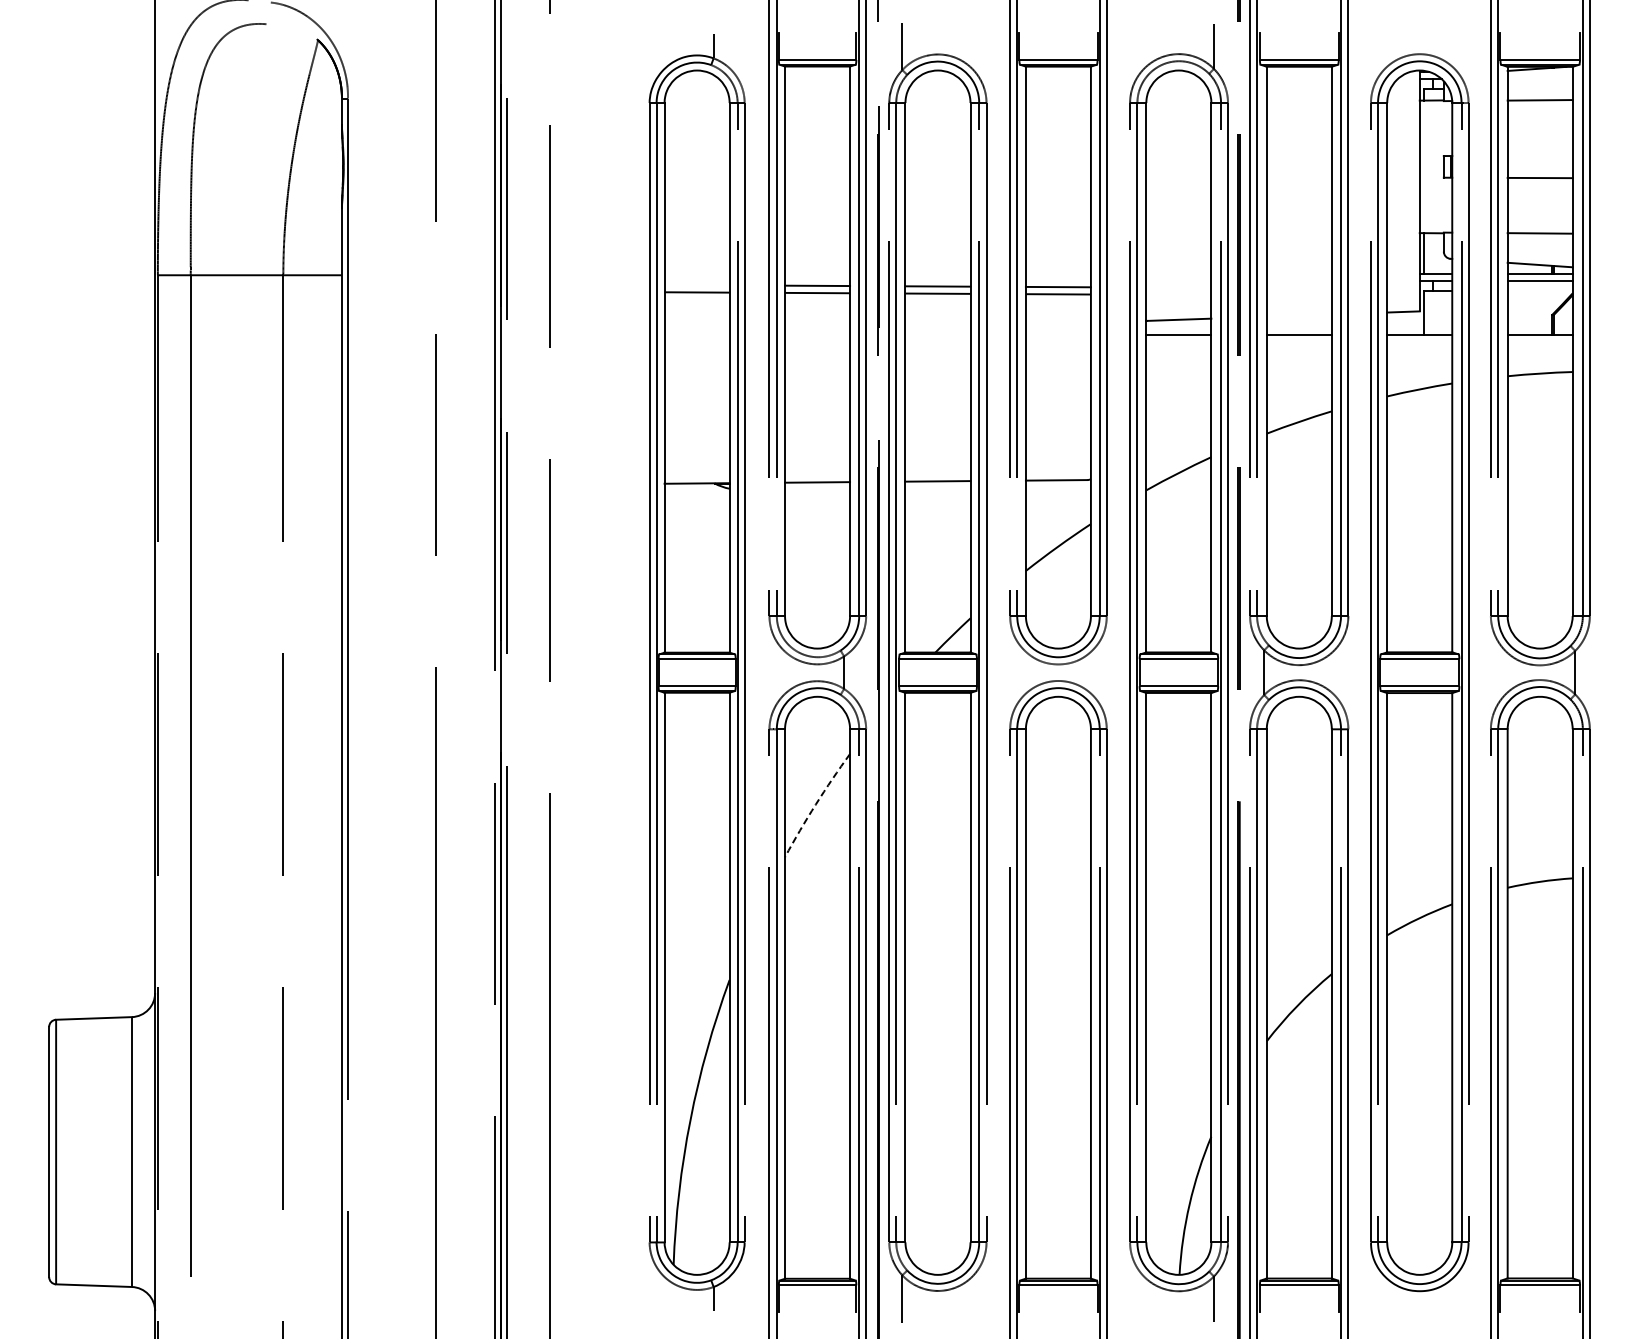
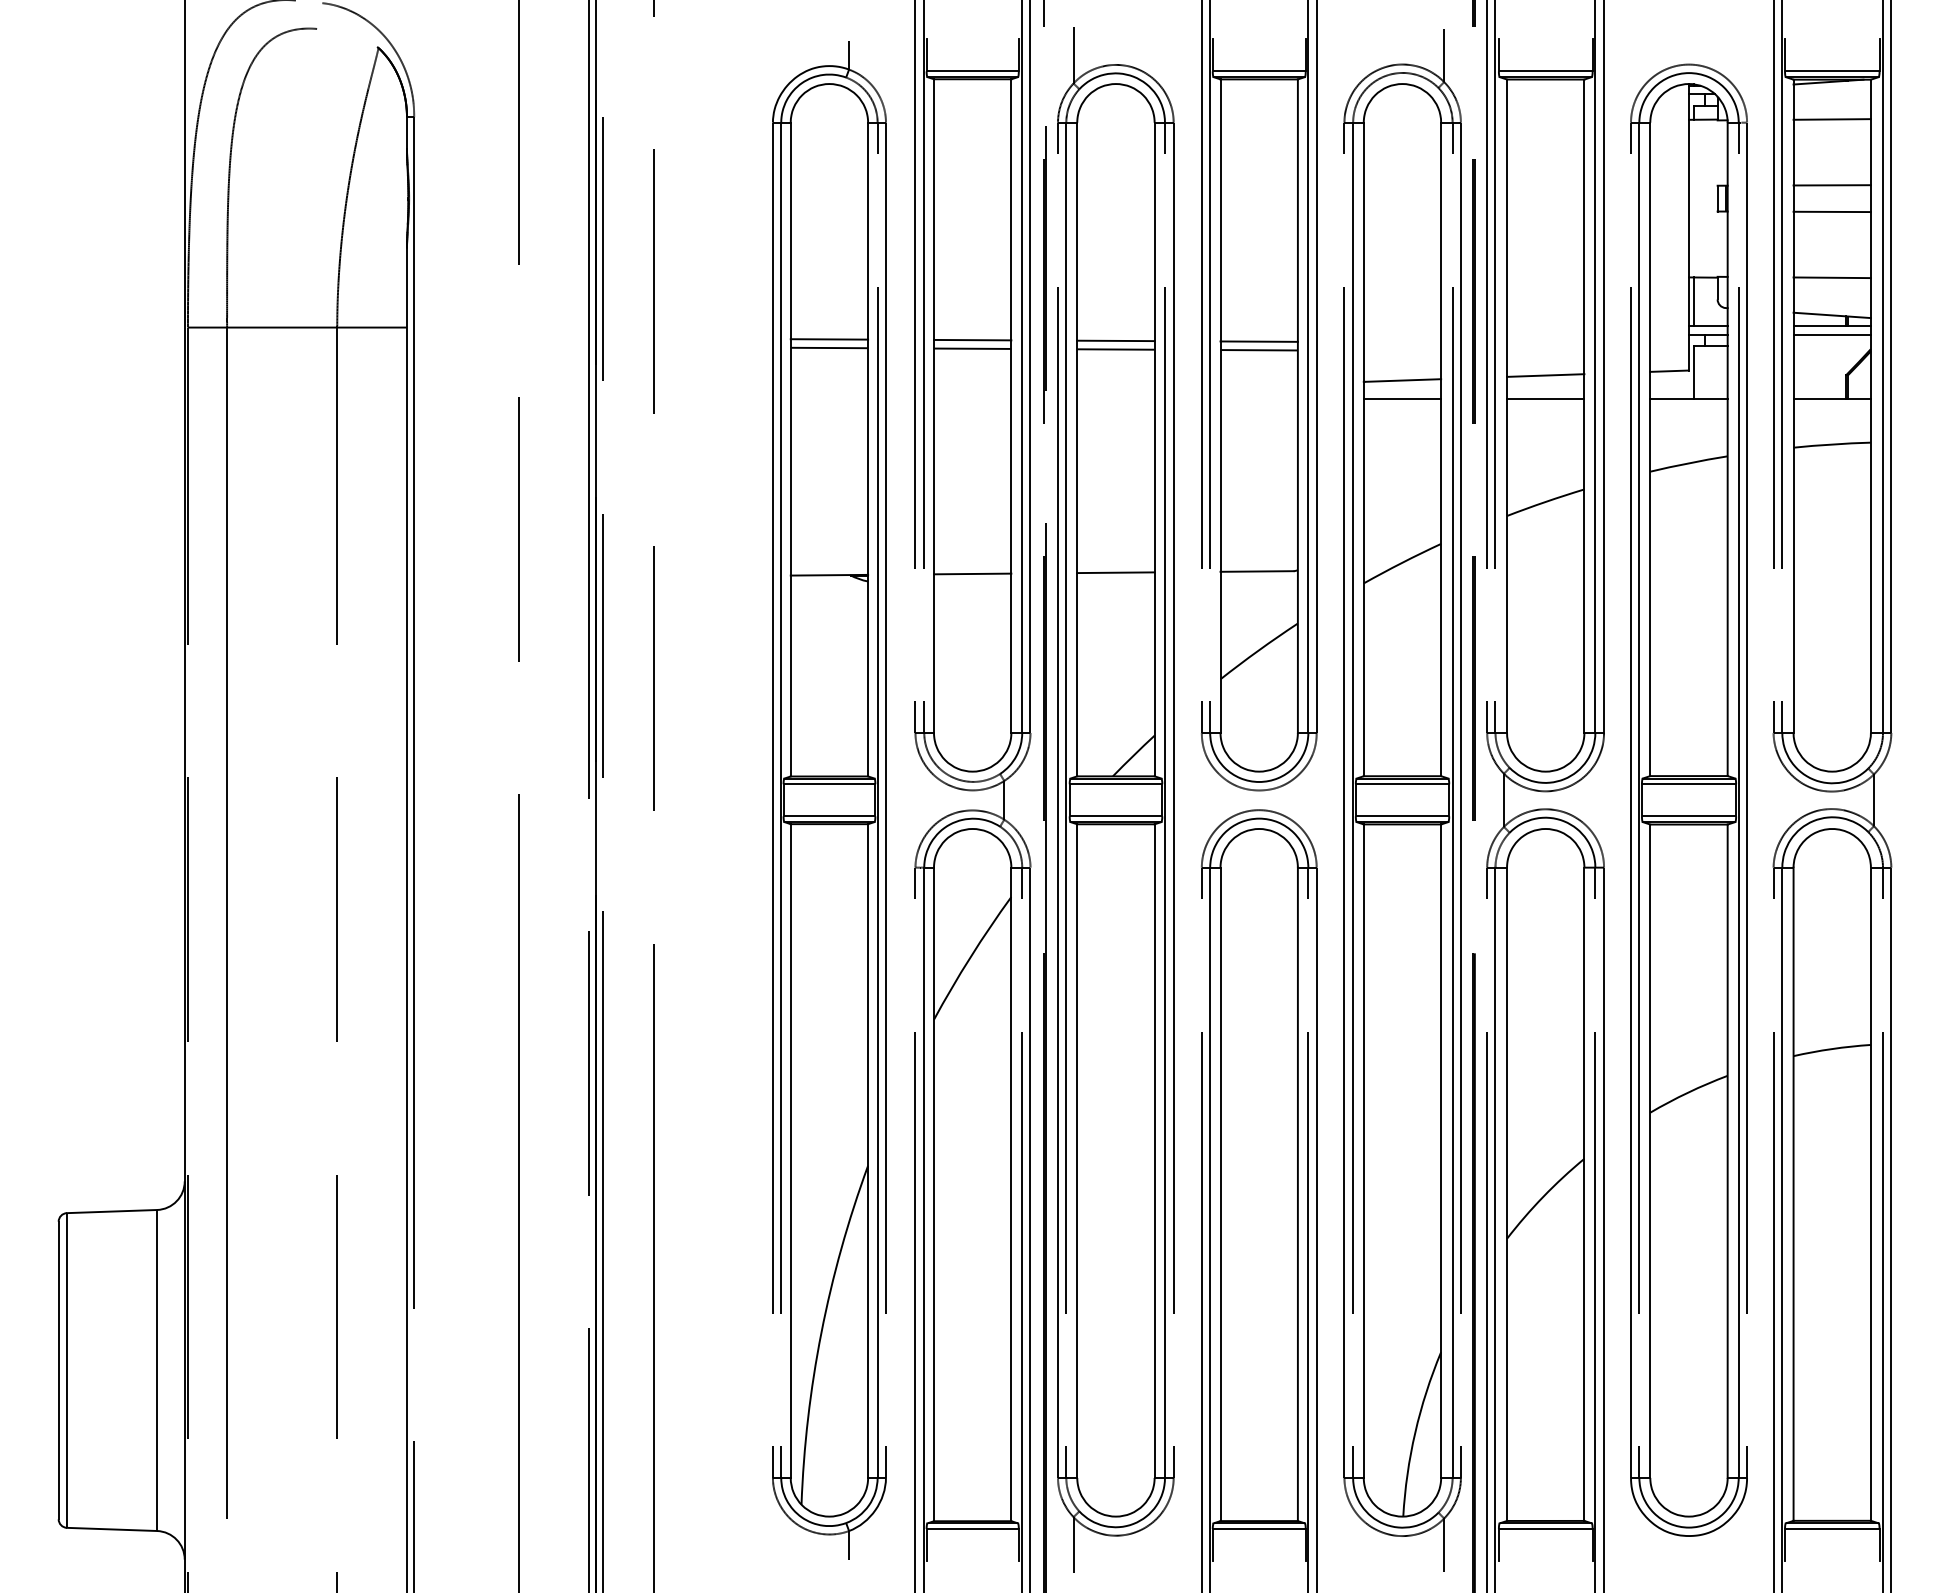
line: (1539, 155) -> (1831, 185), added
line: (696, 285) -> (828, 339), added
line: (1298, 315) -> (1544, 375), added
arc: (815, 804) -> (970, 957), dashed -> solid

